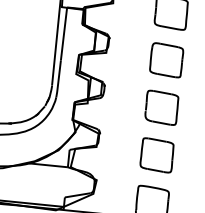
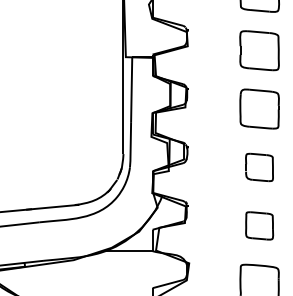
part: (161, 107) -> (259, 167), size x0.7
part: (157, 155) -> (259, 225), size x0.7

